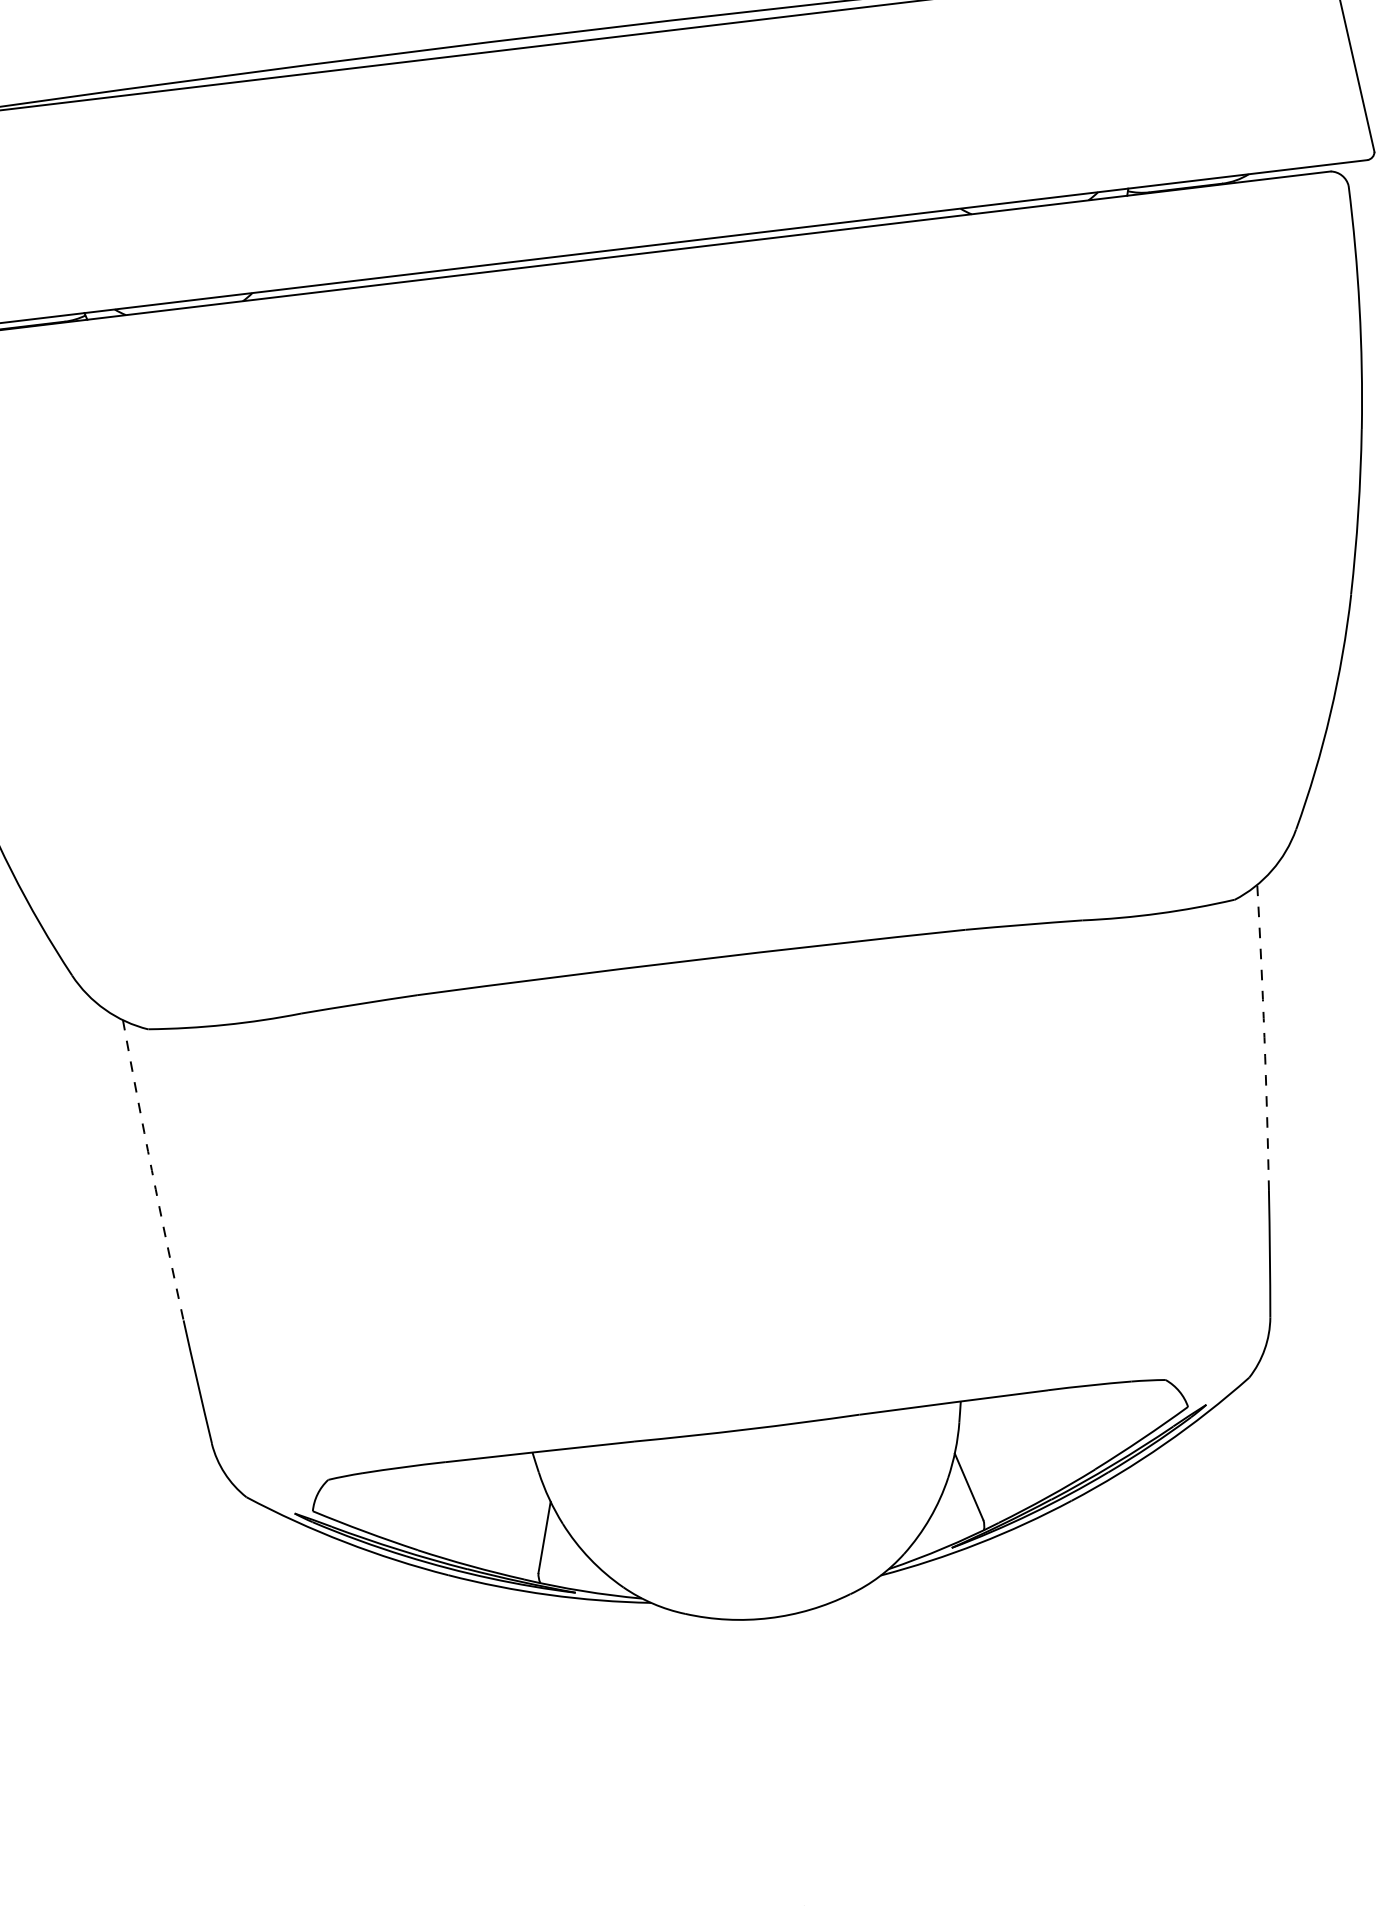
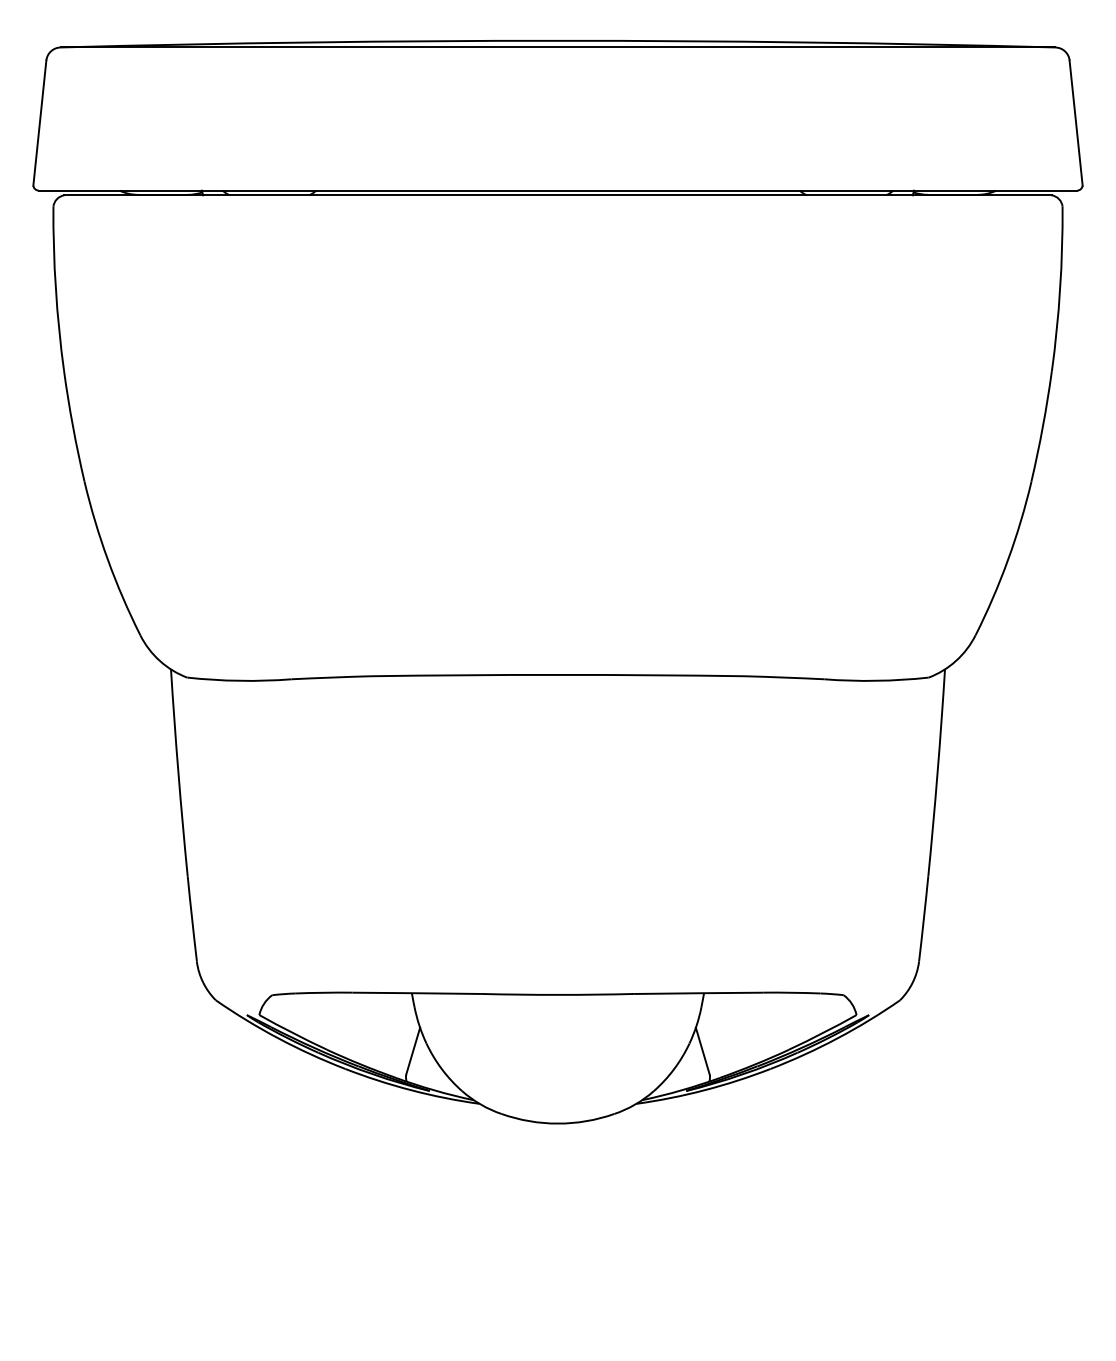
arc: (1264, 1037) -> (937, 772), dashed -> solid
arc: (151, 1169) -> (178, 772), dashed -> solid

